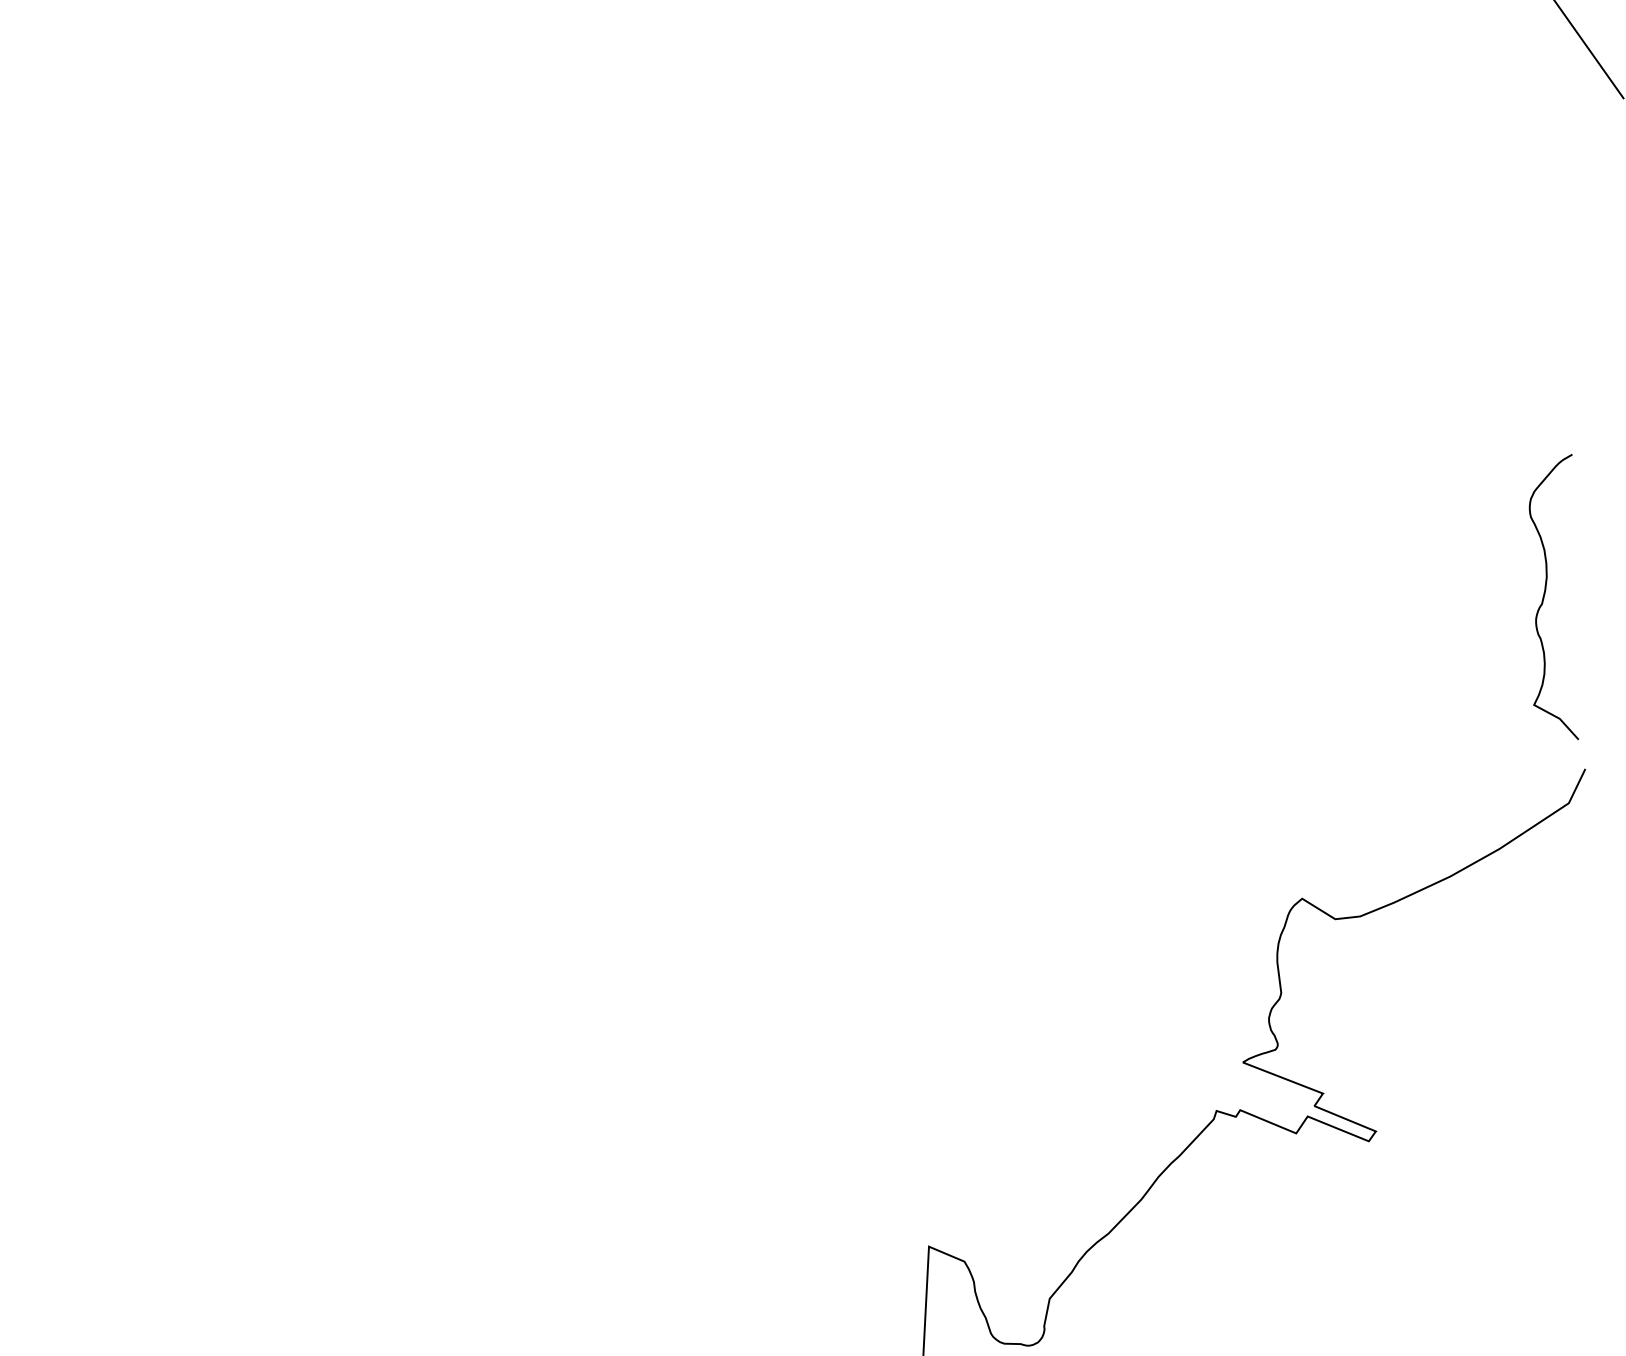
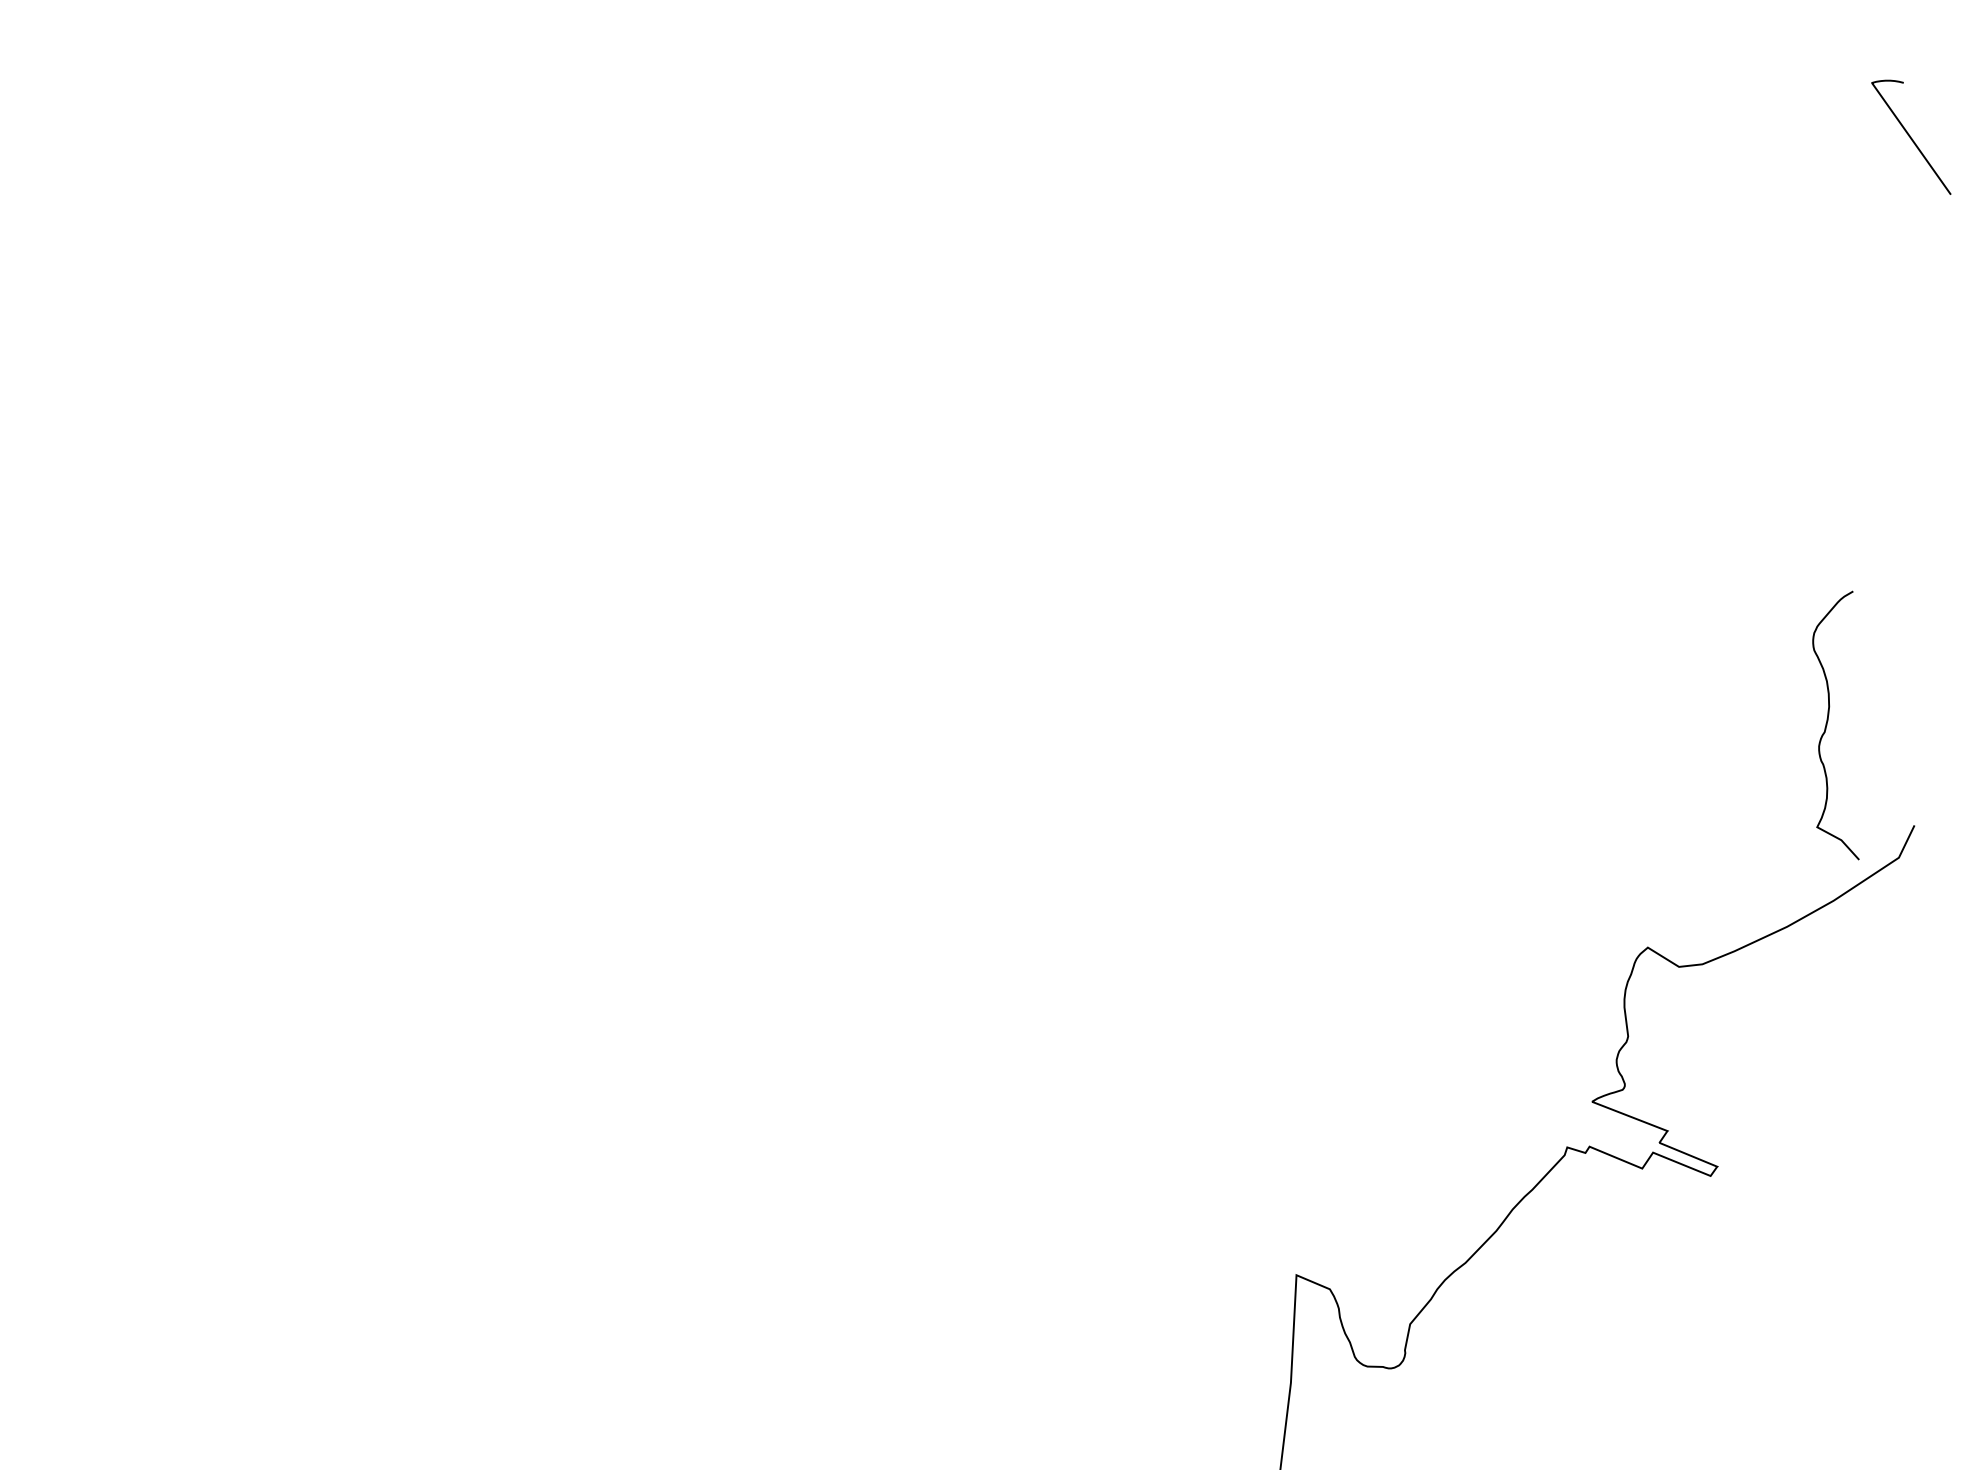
curve: (1545, 596) -> (1827, 725), moved

